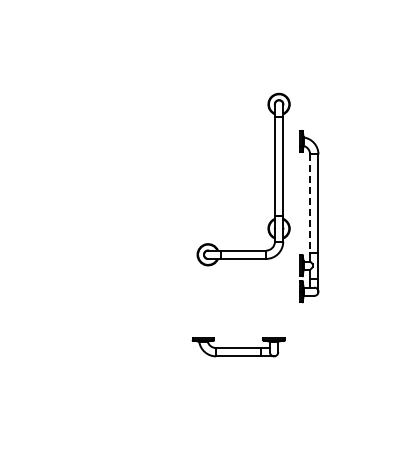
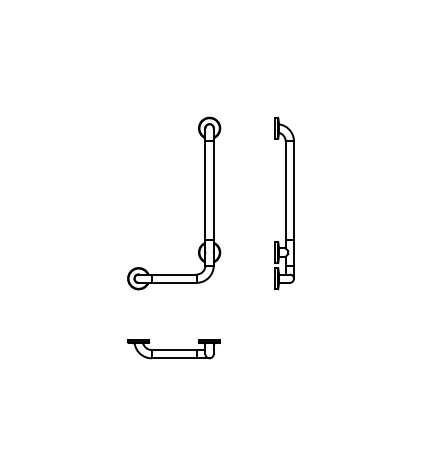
part: (273, 179) -> (204, 203), moved
line: (309, 204) -> (285, 191), dashed -> solid
part: (238, 347) -> (174, 349), moved

